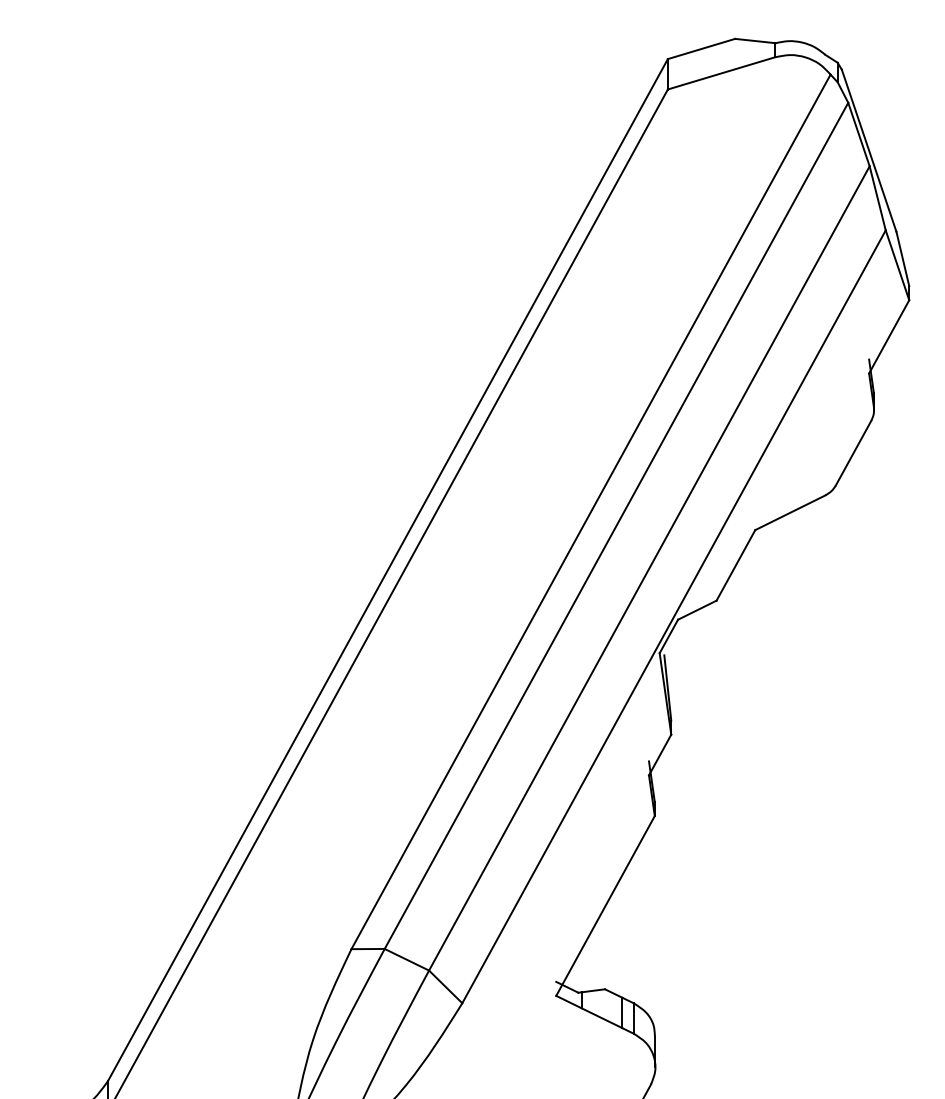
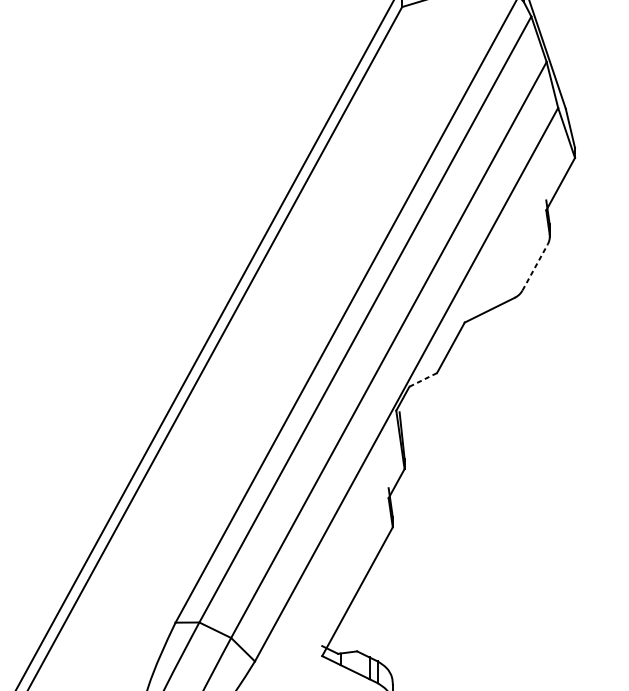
line: (853, 453) -> (535, 267), solid -> dashed
line: (697, 609) -> (423, 379), solid -> dashed

